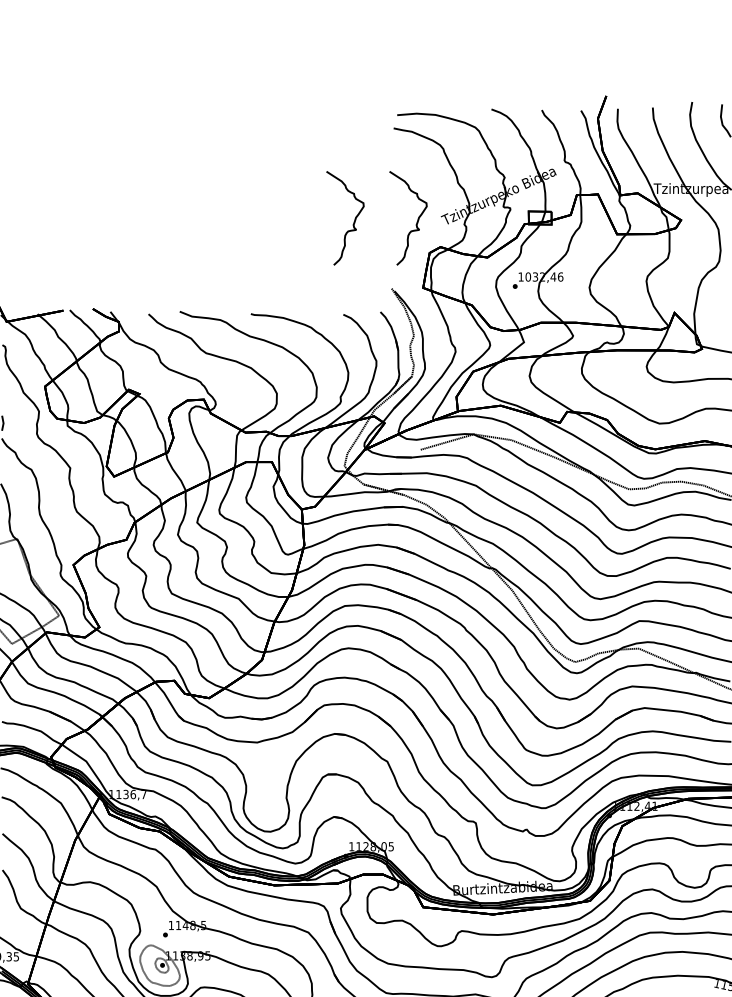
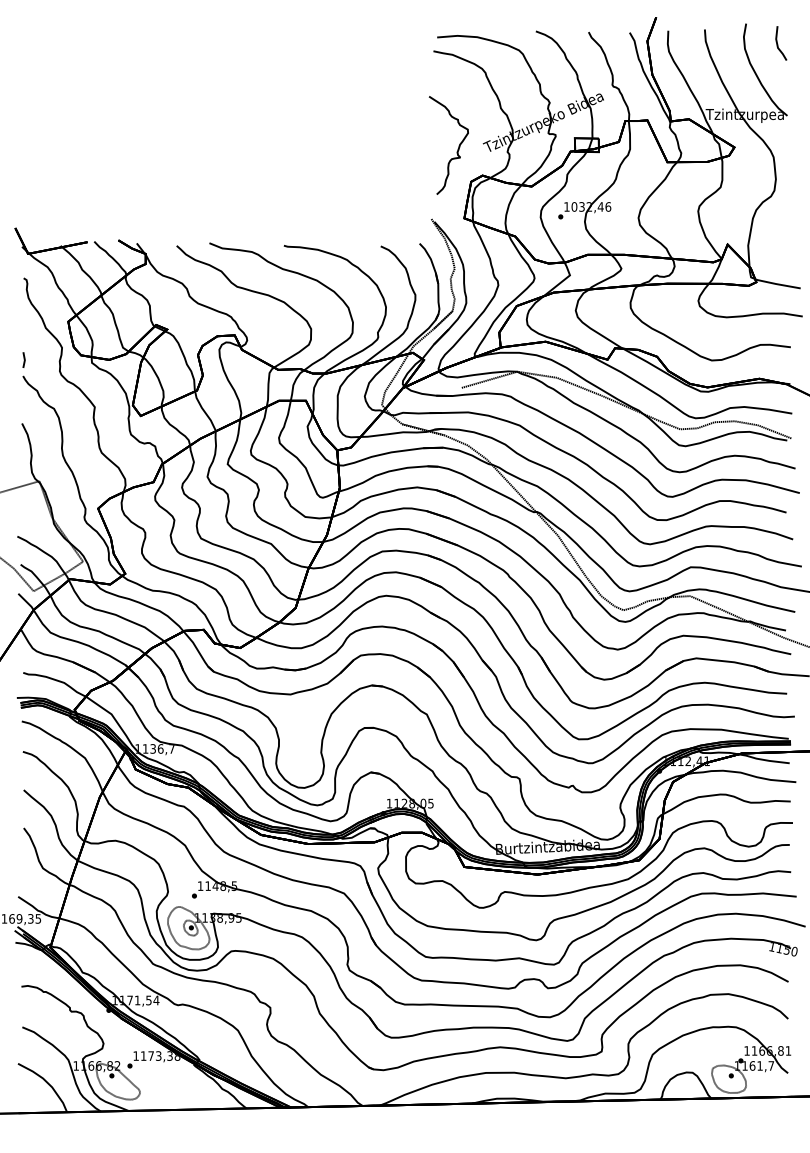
curve: (353, 222) -> (391, 149), removed

